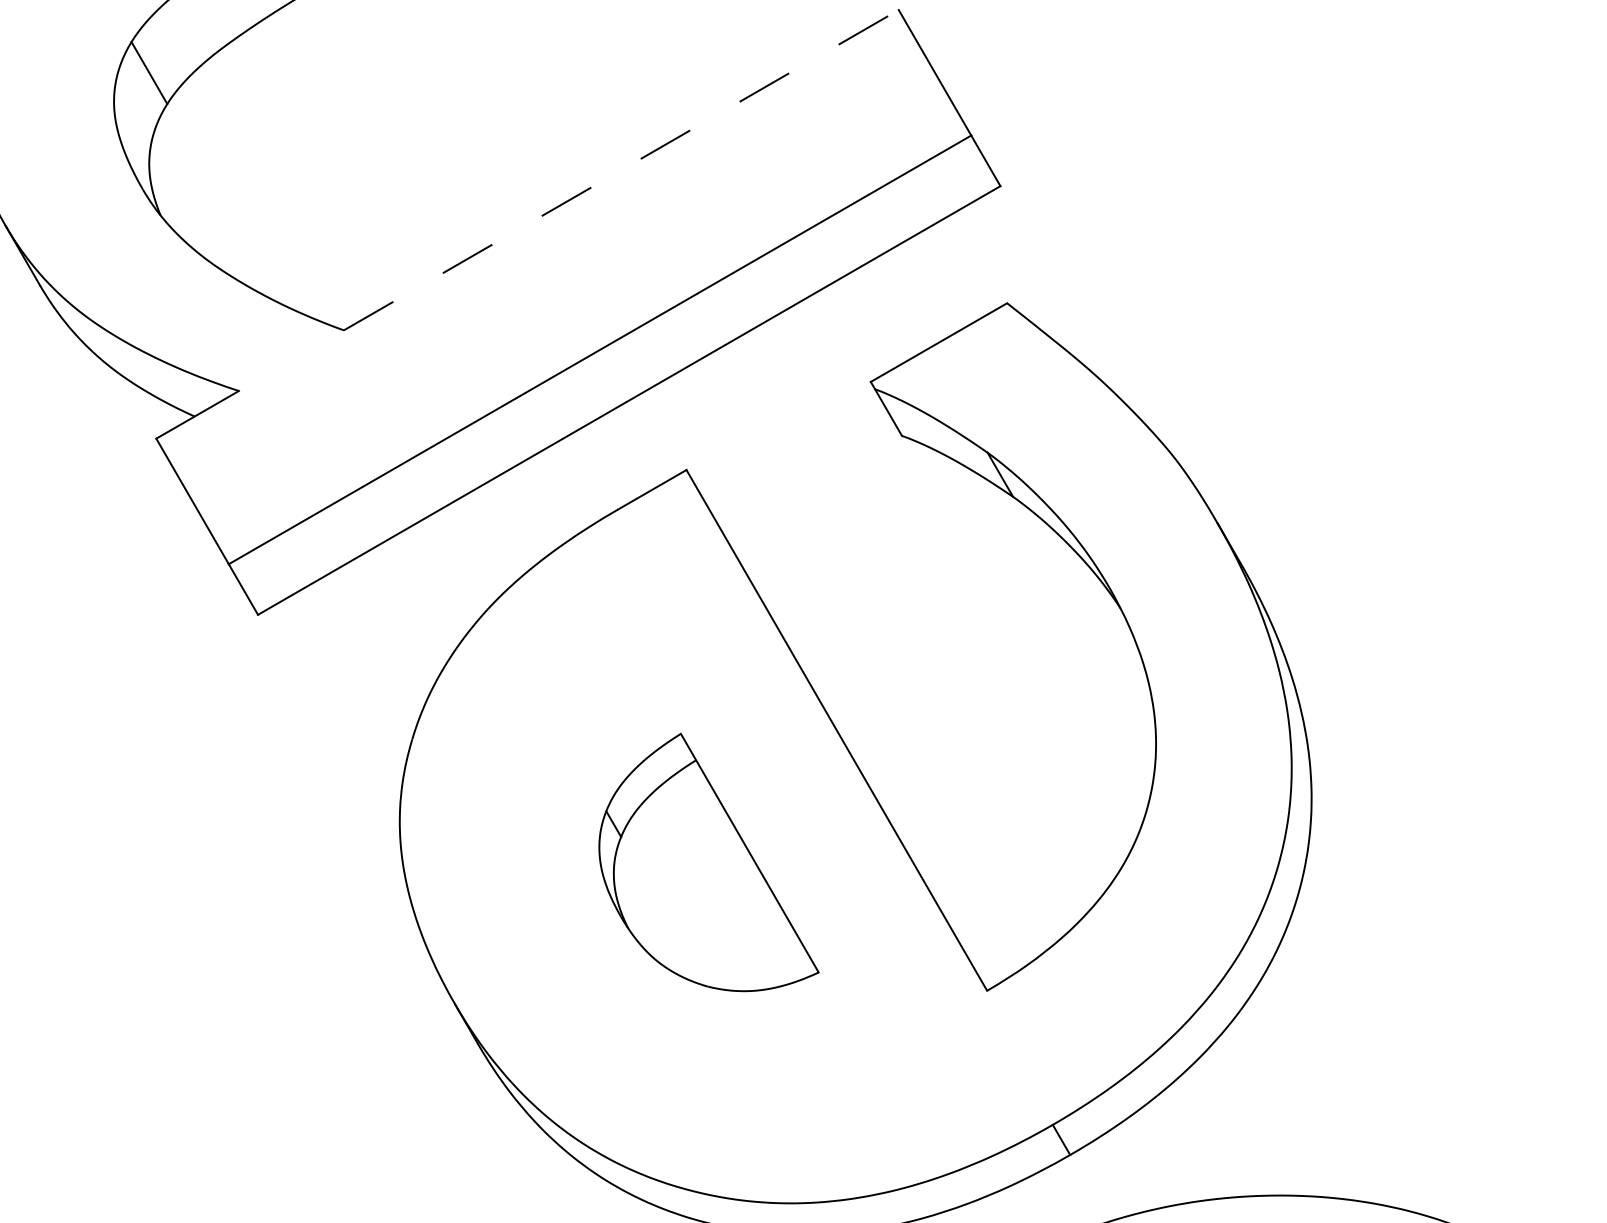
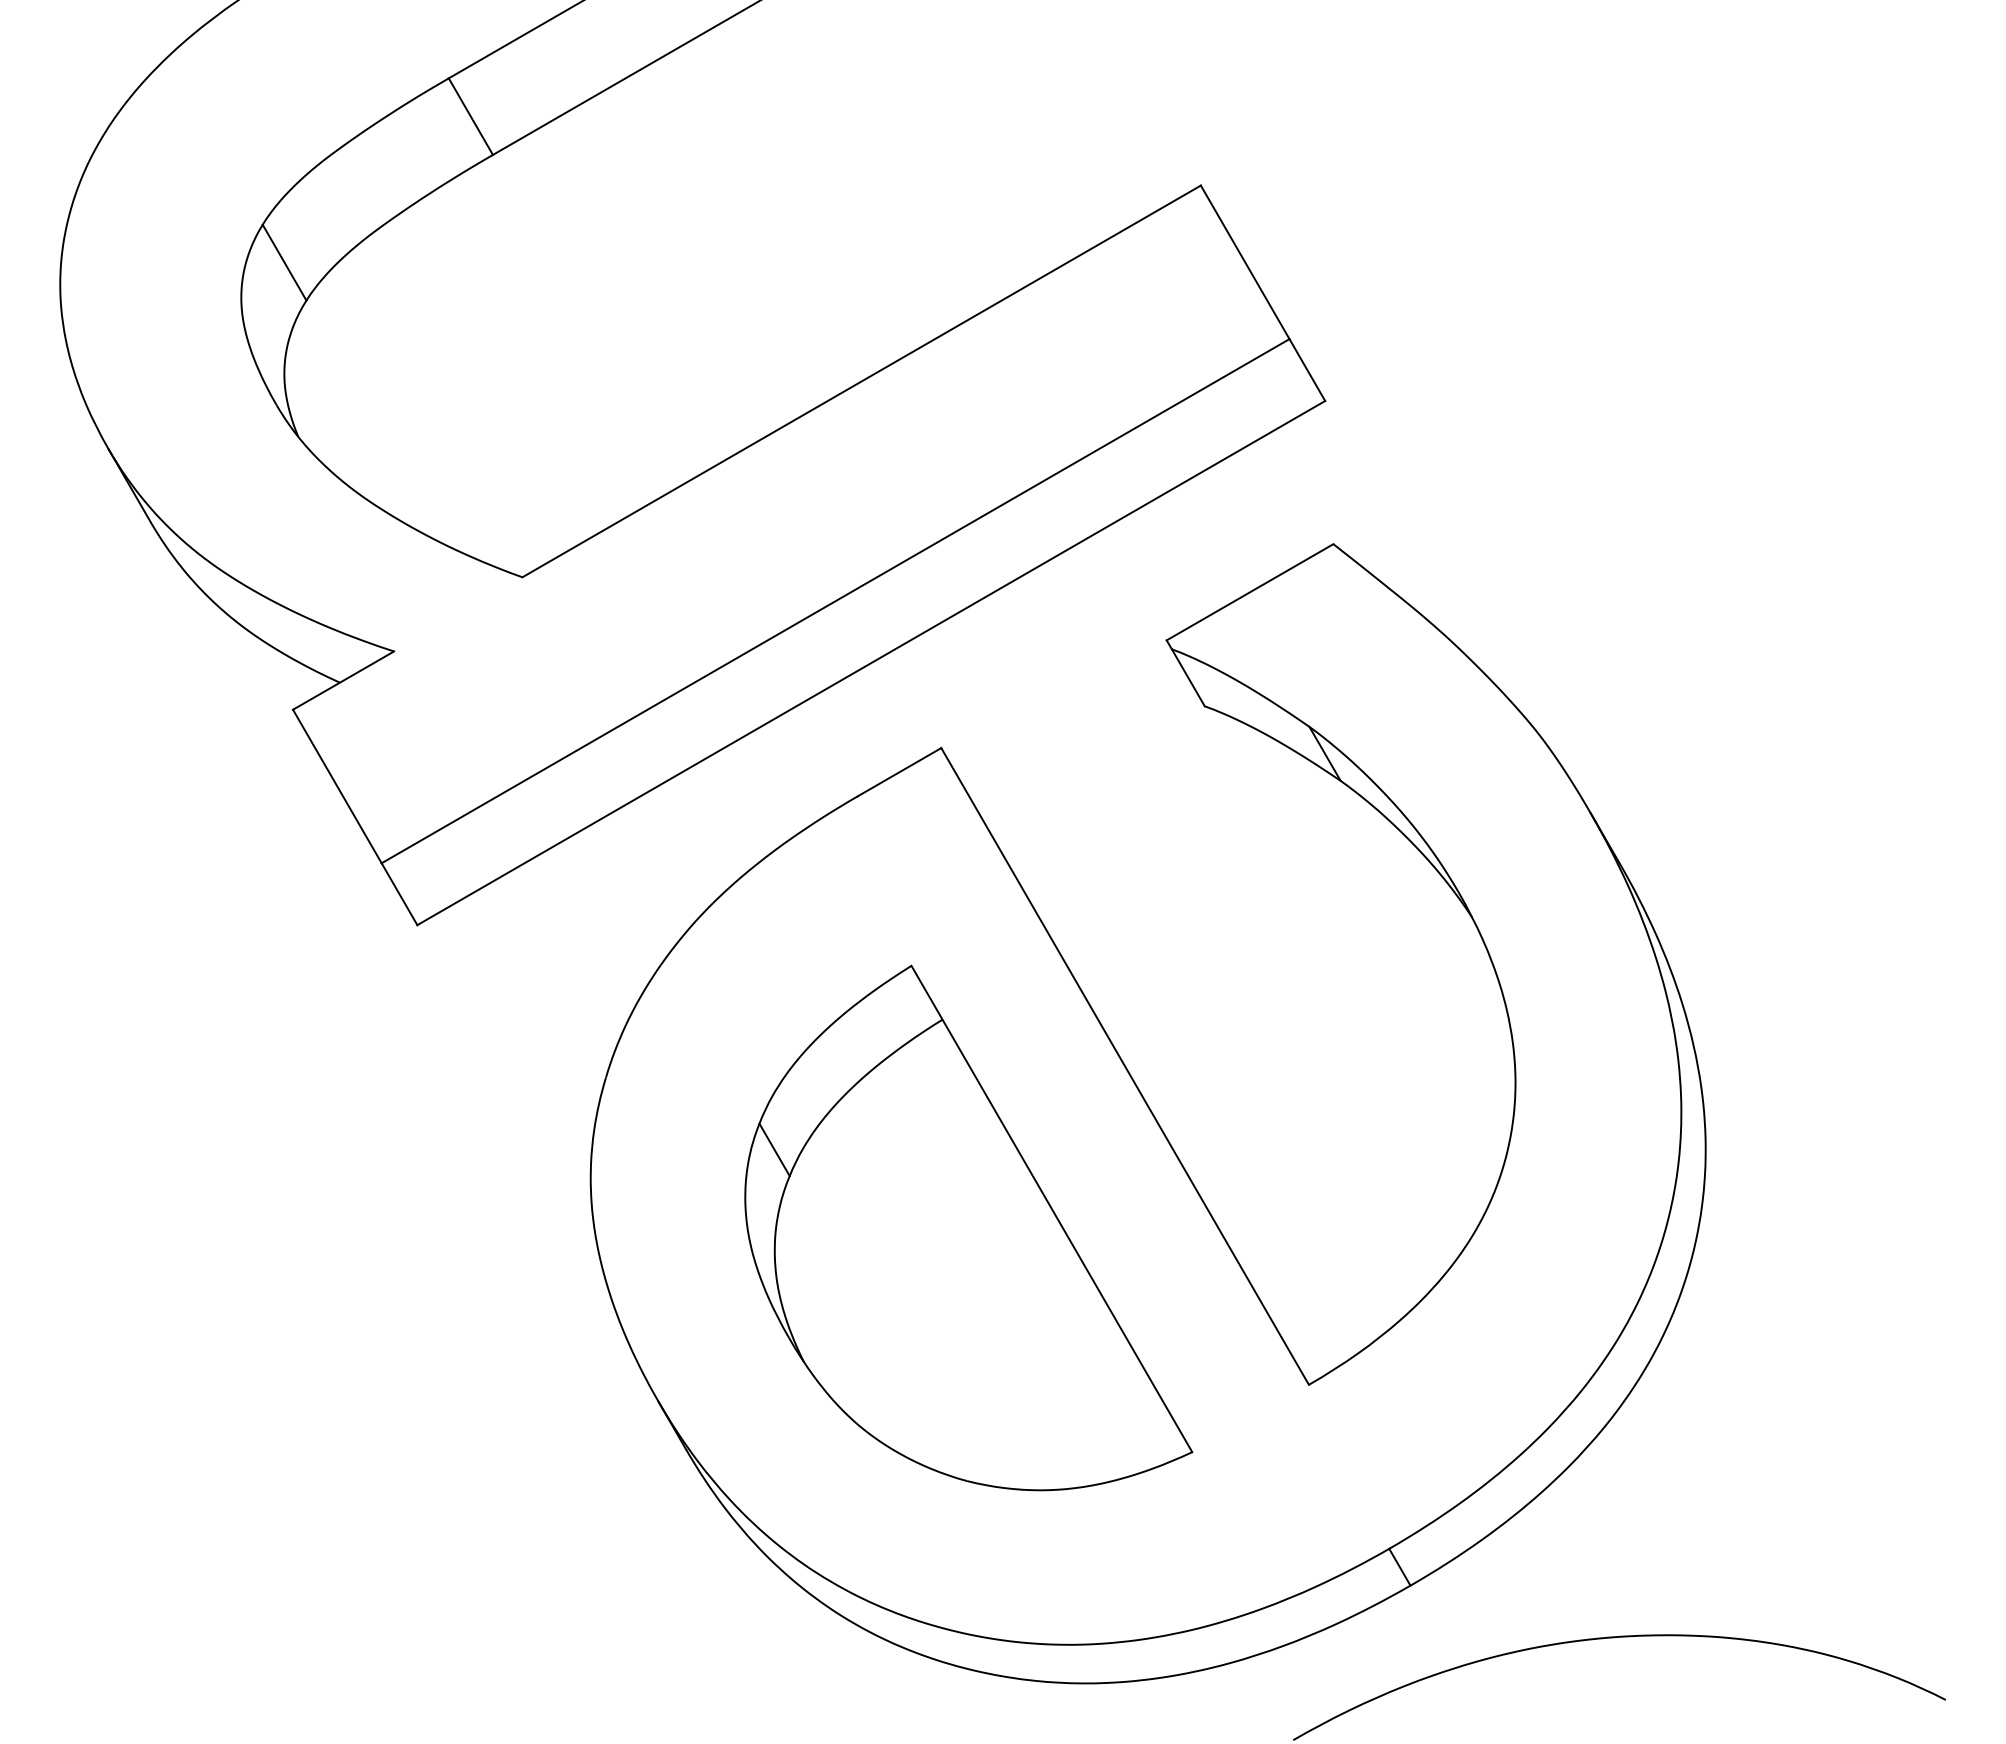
line: (621, 170) -> (861, 381), dashed -> solid
part: (708, 862) -> (968, 1227), size x1.67

